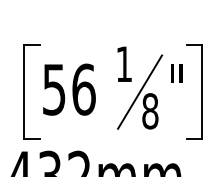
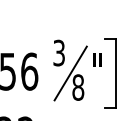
text: (124, 64) -> (59, 53), 1 -> 3

